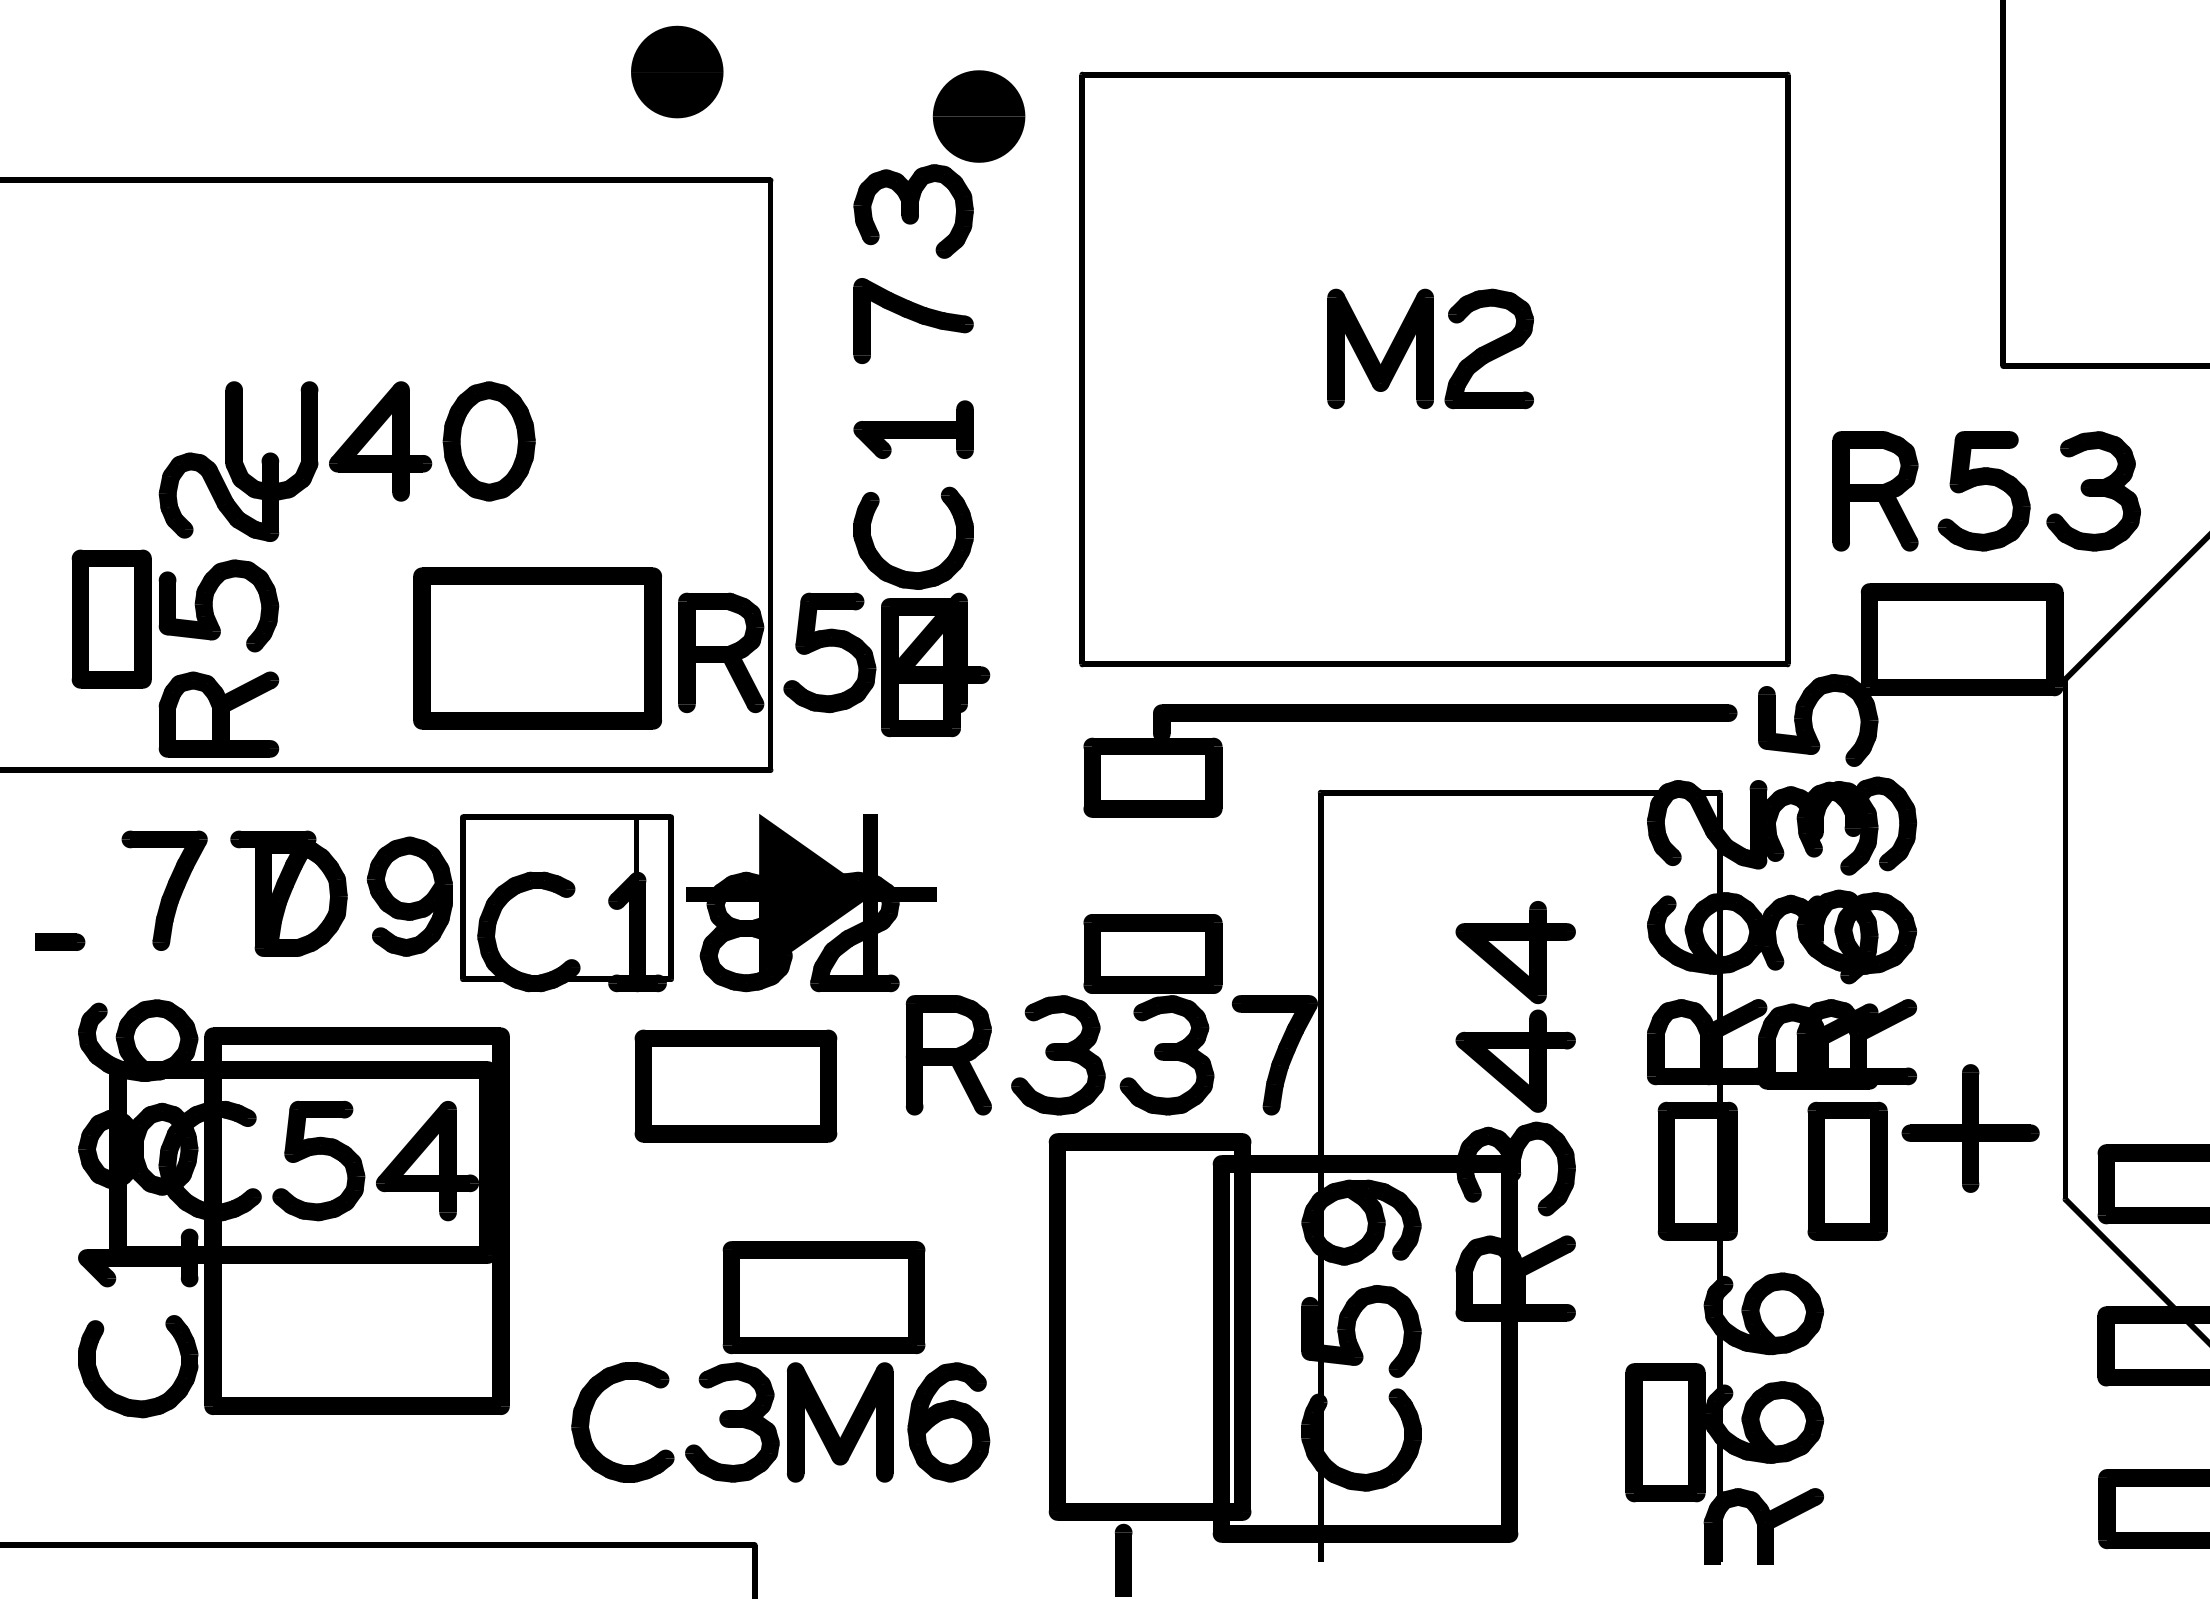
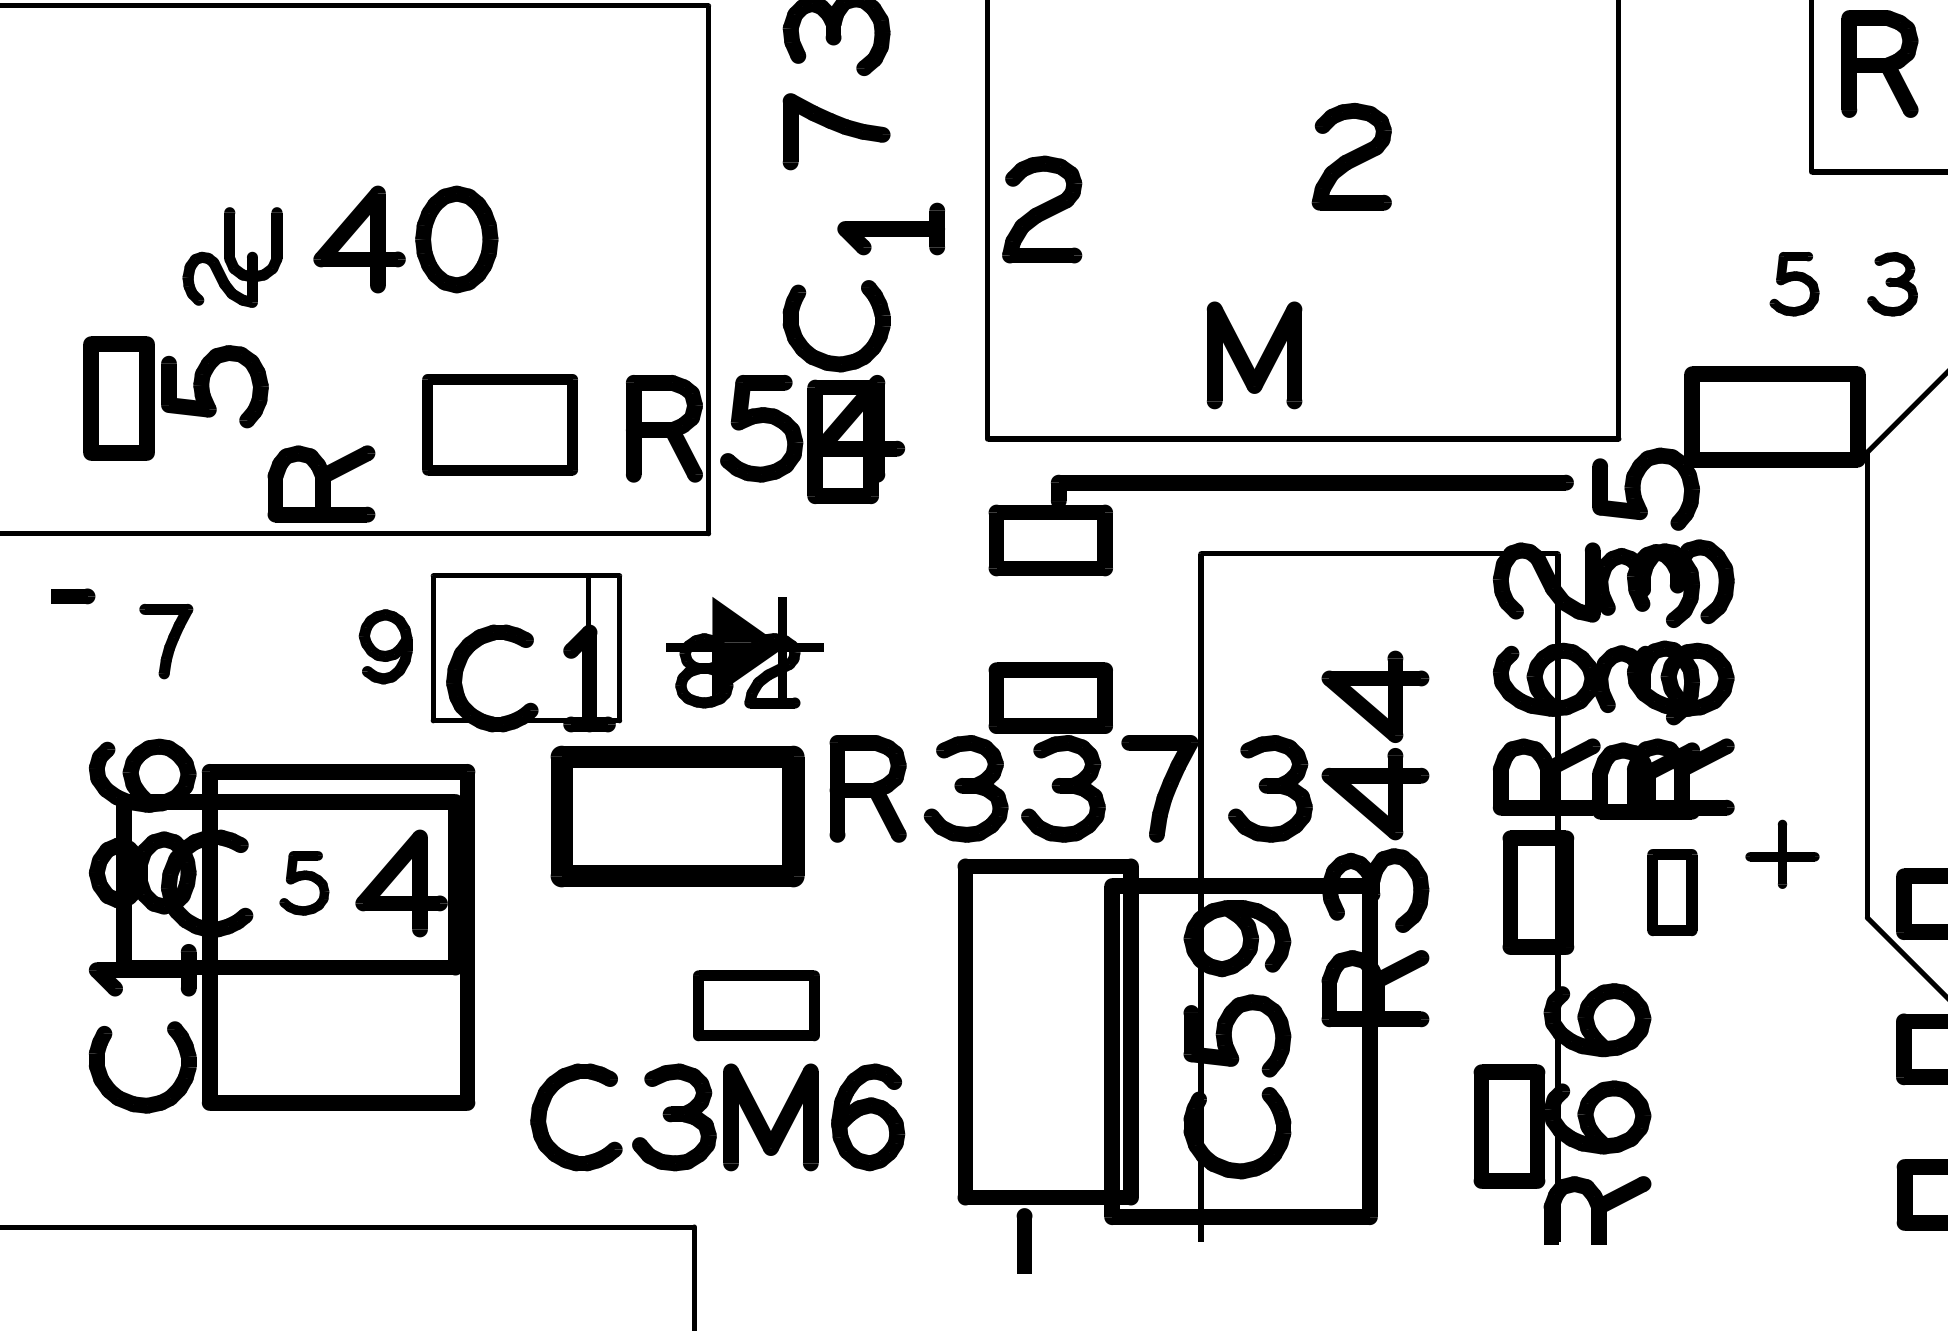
part: (1374, 351) -> (1249, 357), moved
part: (1142, 407) -> (1041, 209), added
part: (913, 429) -> (891, 228), moved
part: (238, 461) -> (232, 257), size x0.7
part: (1875, 491) -> (1879, 64), moved
part: (1983, 491) -> (1794, 284), size x0.6
part: (2093, 491) -> (1892, 284), size x0.6
part: (537, 648) -> (500, 424), size x0.7
part: (218, 714) -> (321, 483), moved
part: (164, 890) -> (166, 641), size x0.7
part: (288, 893) -> (277, 644), removed
part: (409, 896) -> (385, 646), size x0.7
part: (811, 903) -> (745, 652), size x0.7
part: (60, 941) -> (73, 595), moved
part: (1398, 1055) -> (1270, 789), added
part: (735, 1085) -> (677, 815), size x1.4
part: (1970, 1128) -> (1782, 854), size x0.6
part: (318, 1160) -> (304, 882), size x0.6
part: (1847, 1170) -> (1672, 891), size x0.7
part: (823, 1297) -> (755, 1005), size x0.7

